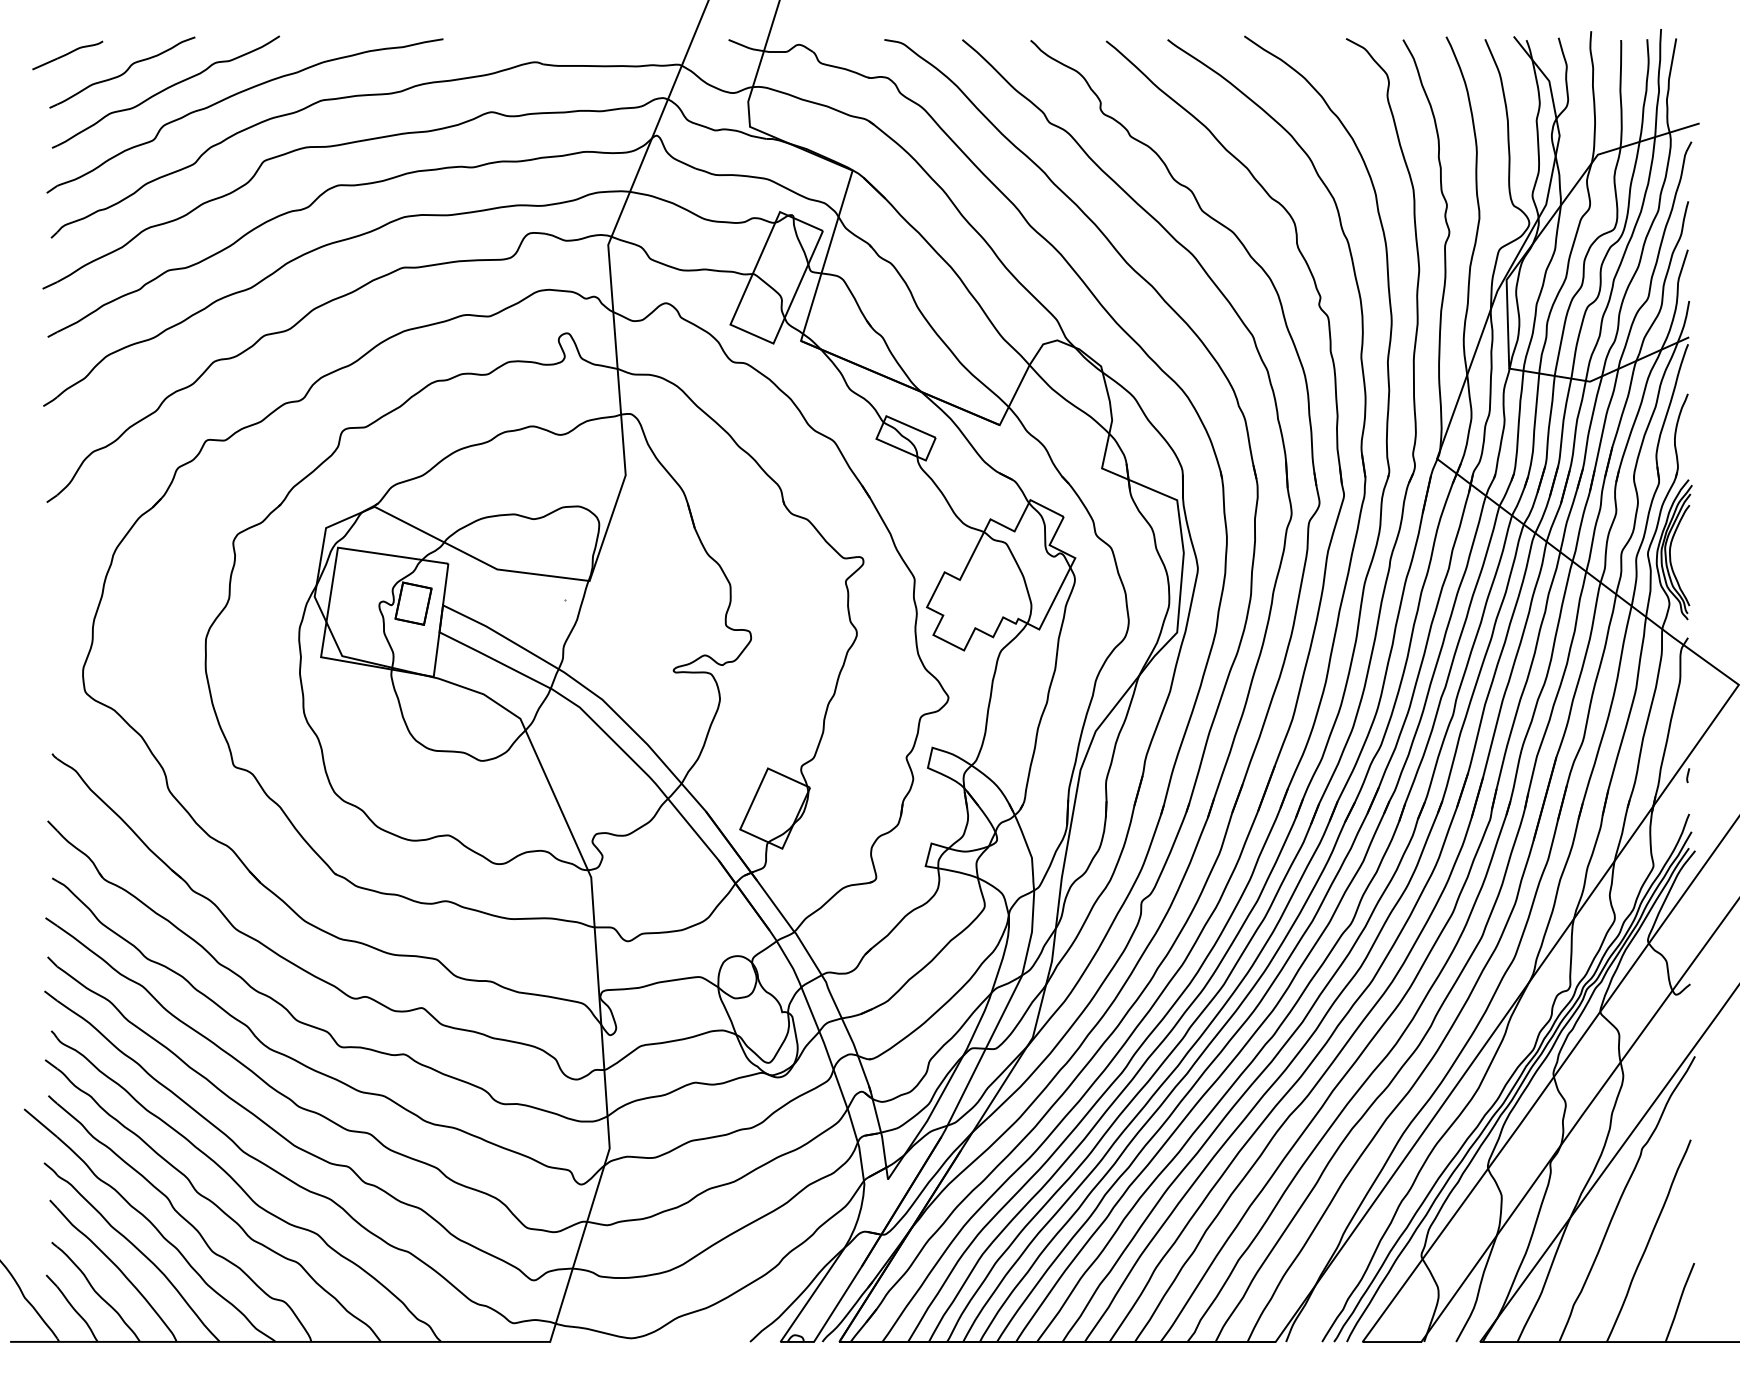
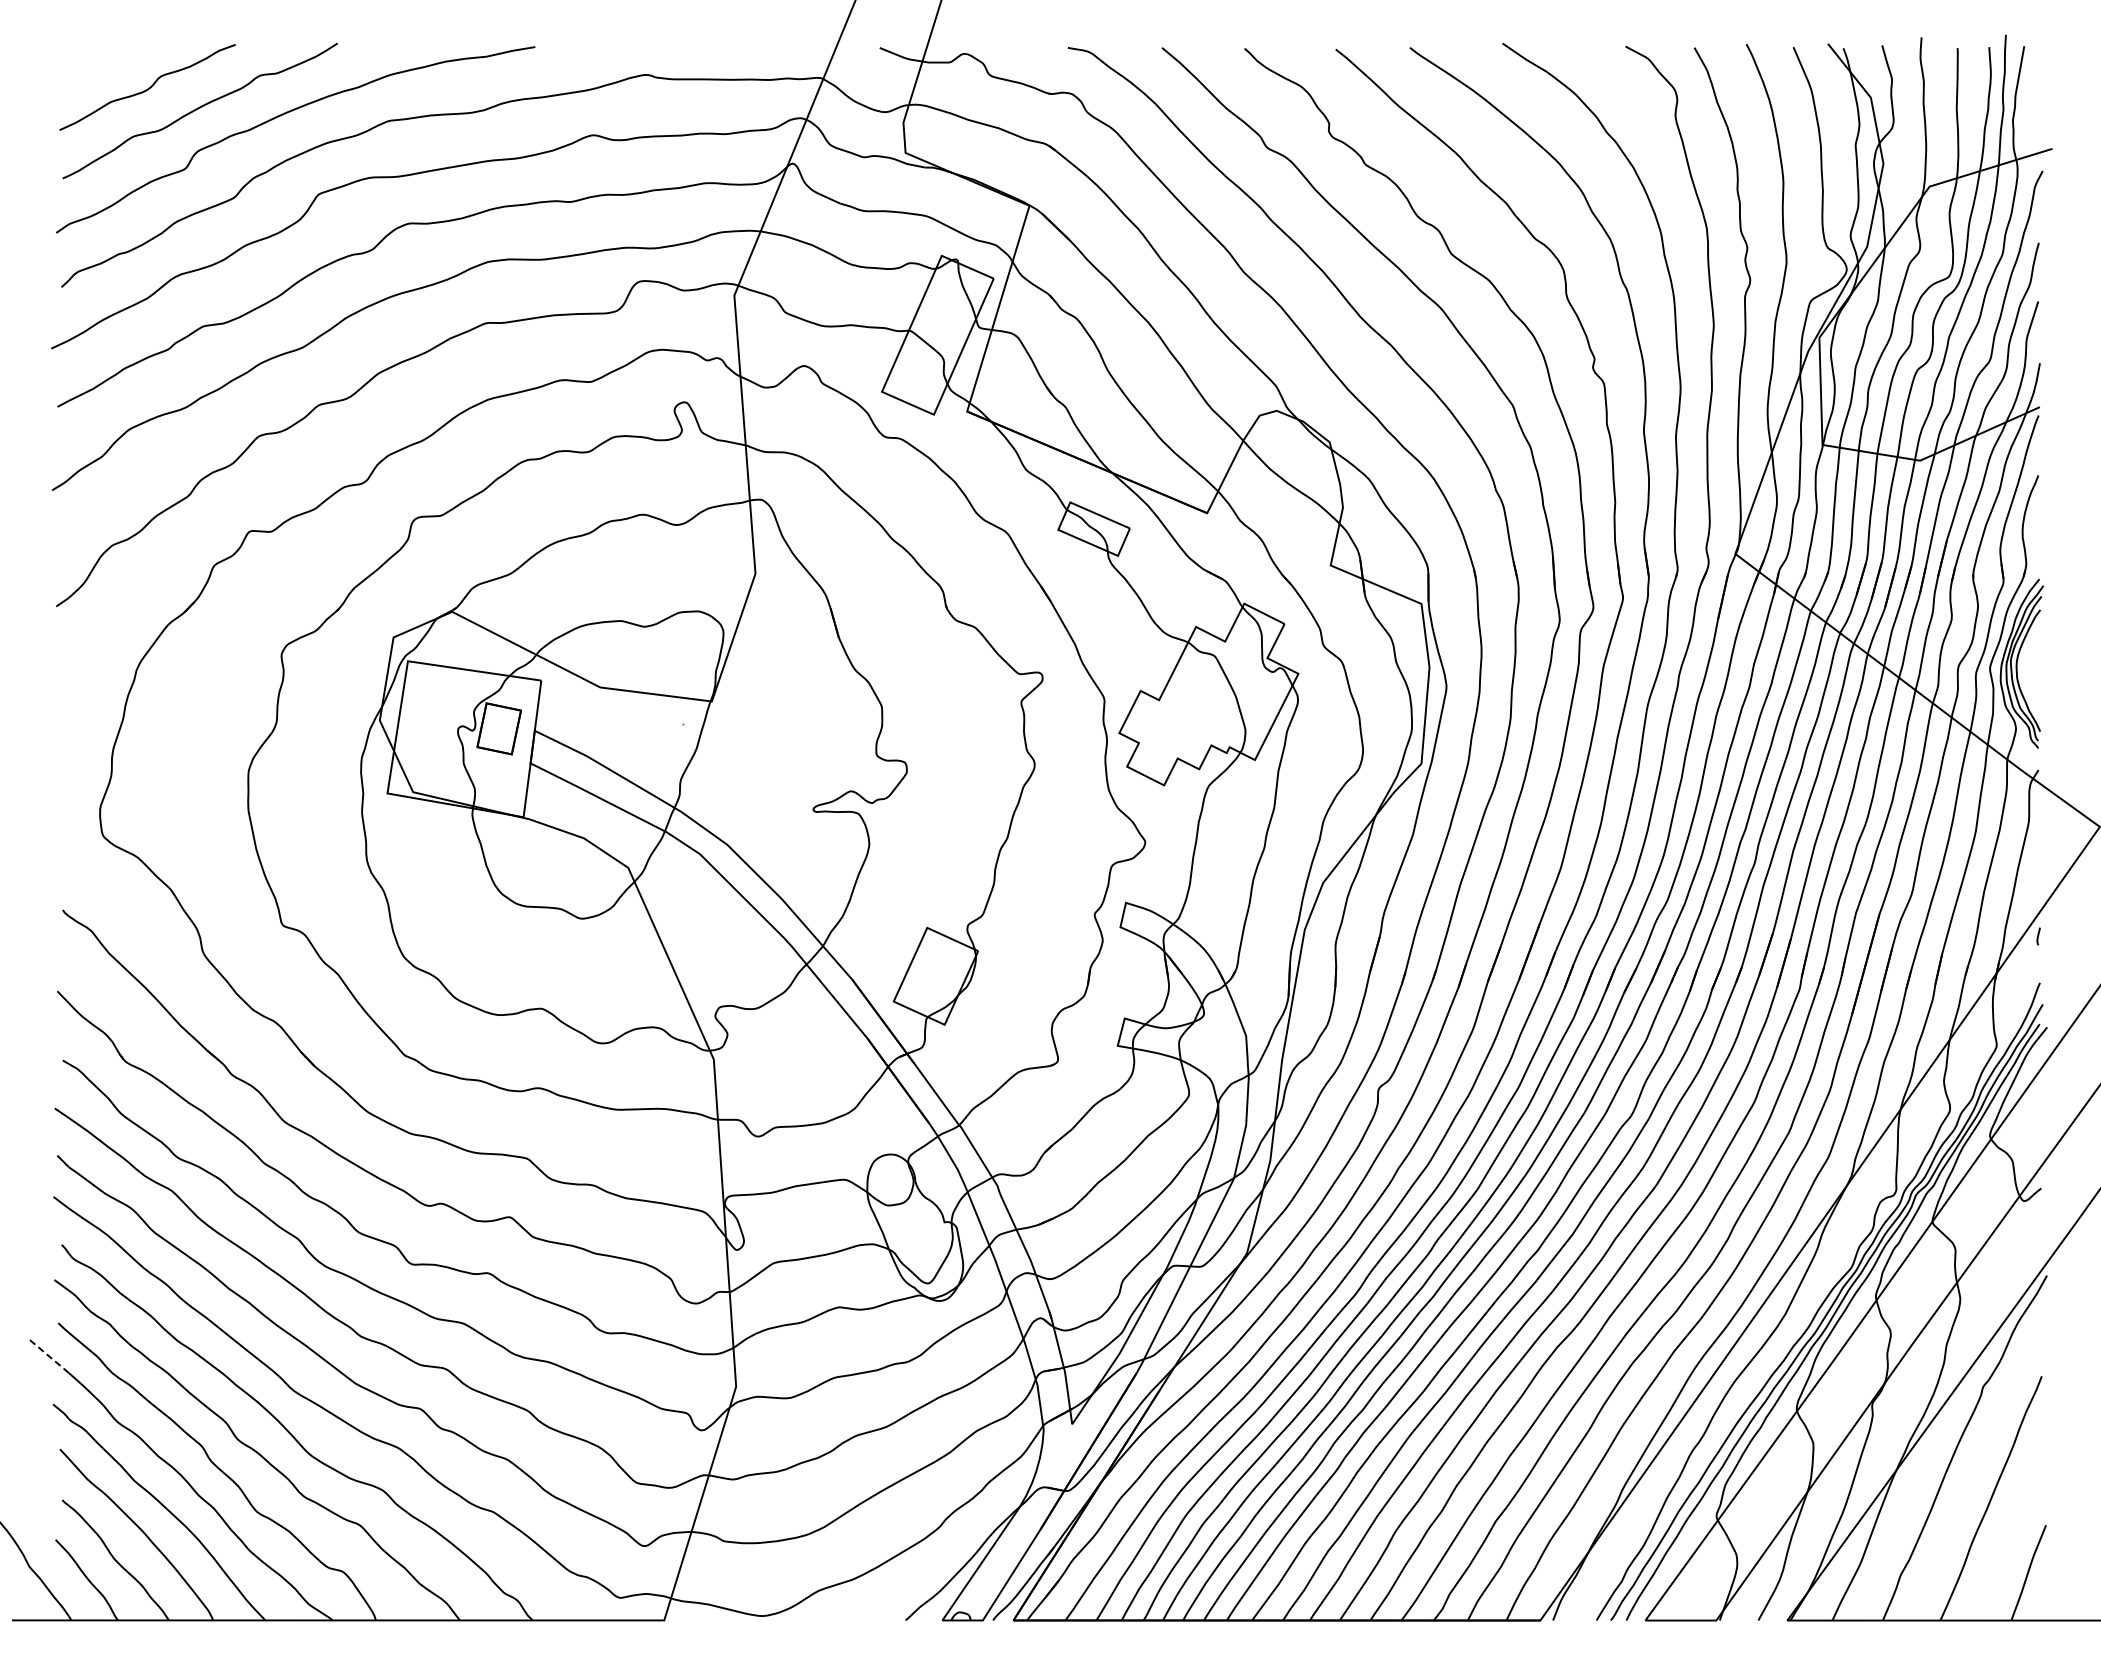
part: (67, 55) -> (81, 66), removed
line: (40, 1122) -> (48, 1355), solid -> dashed

